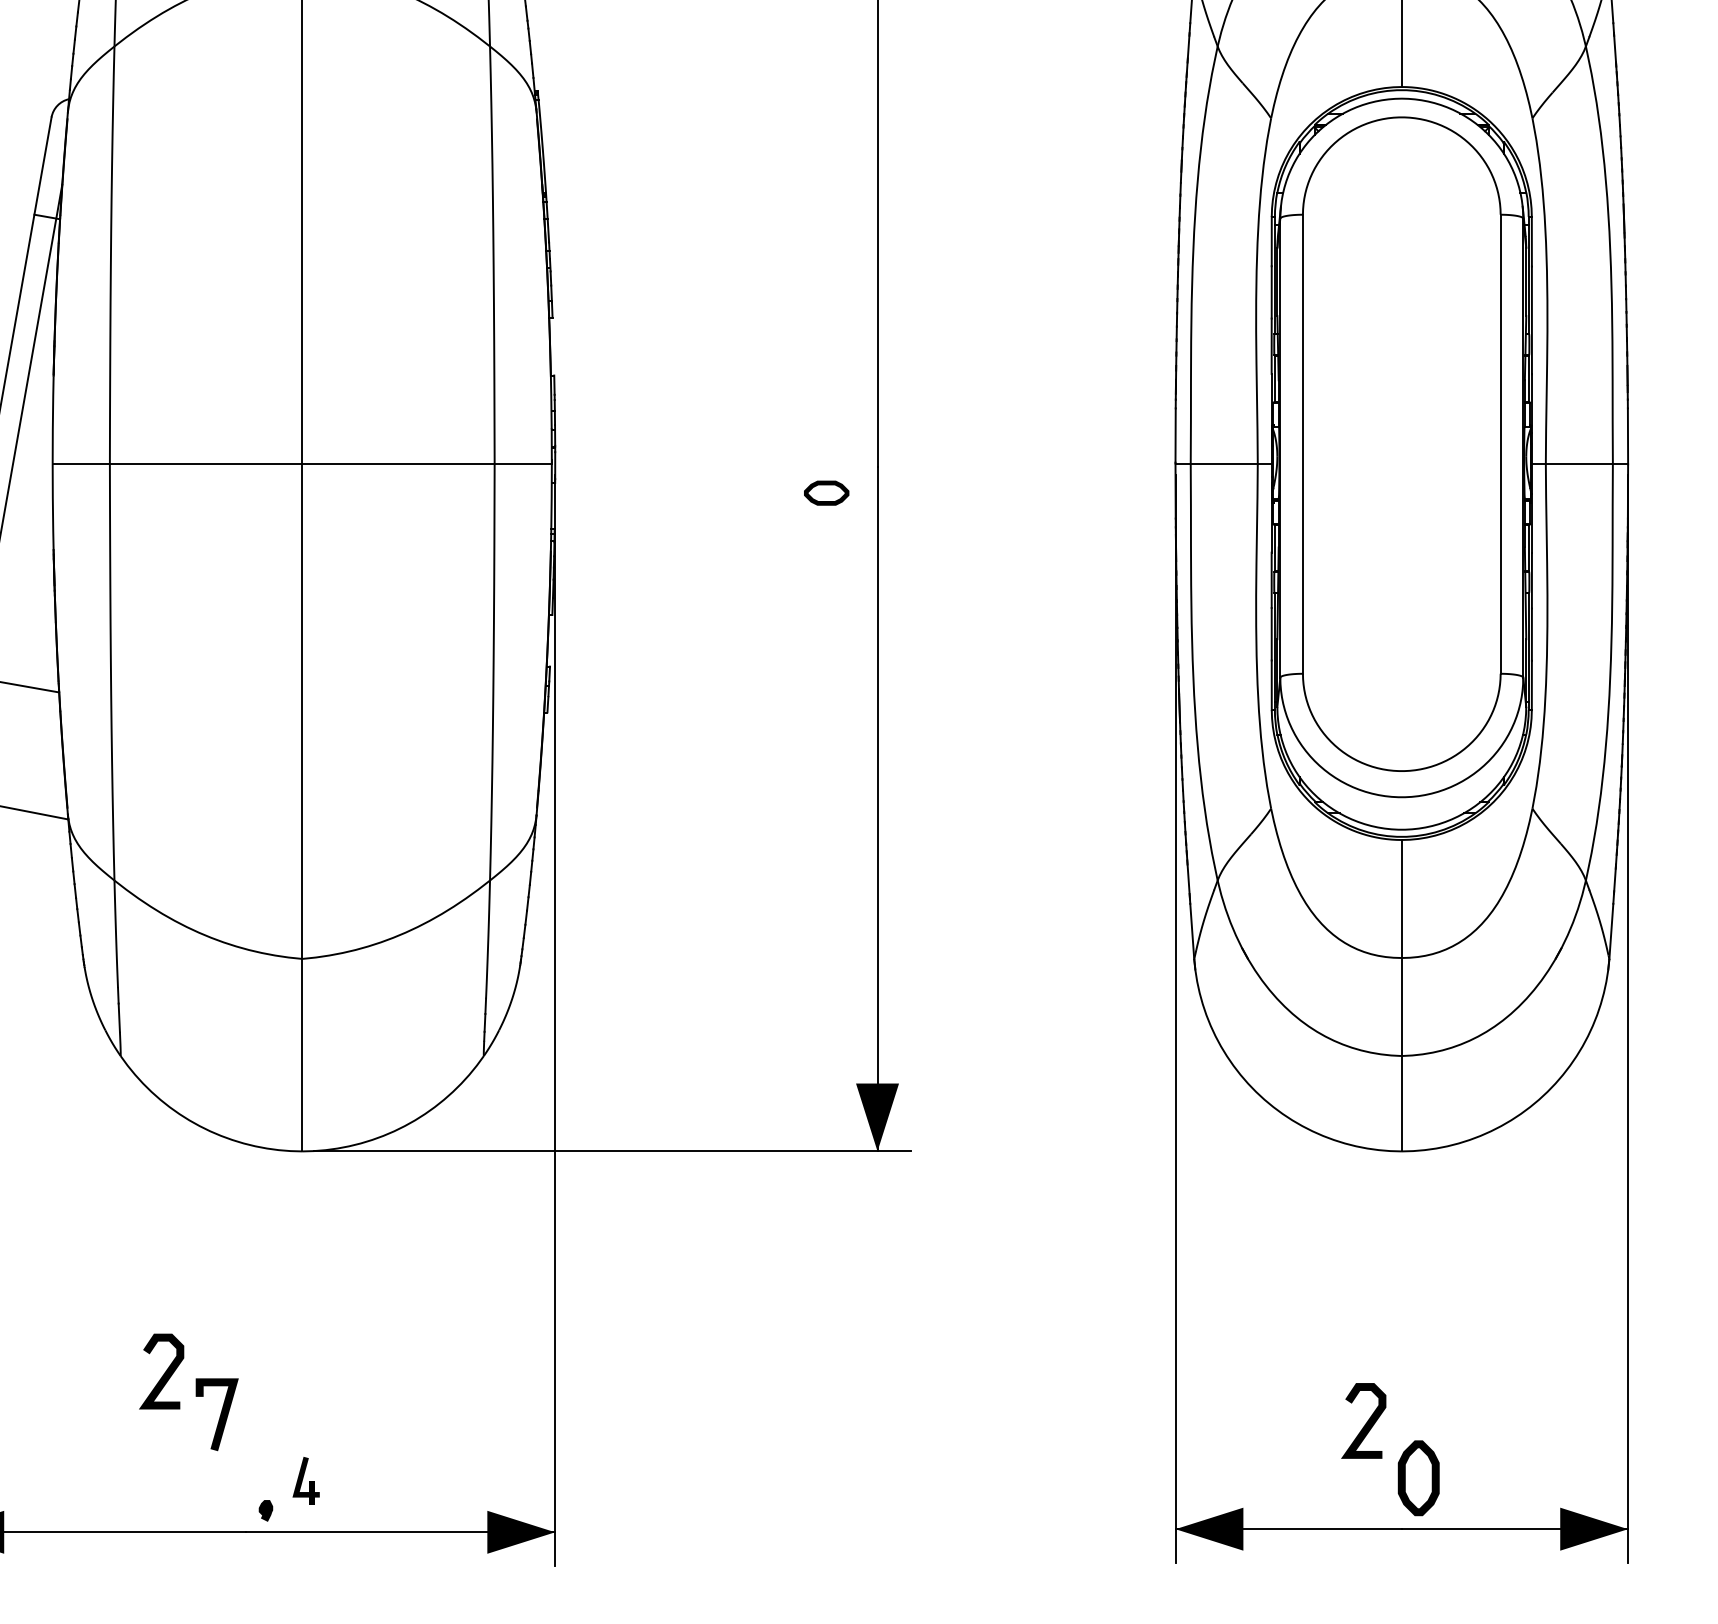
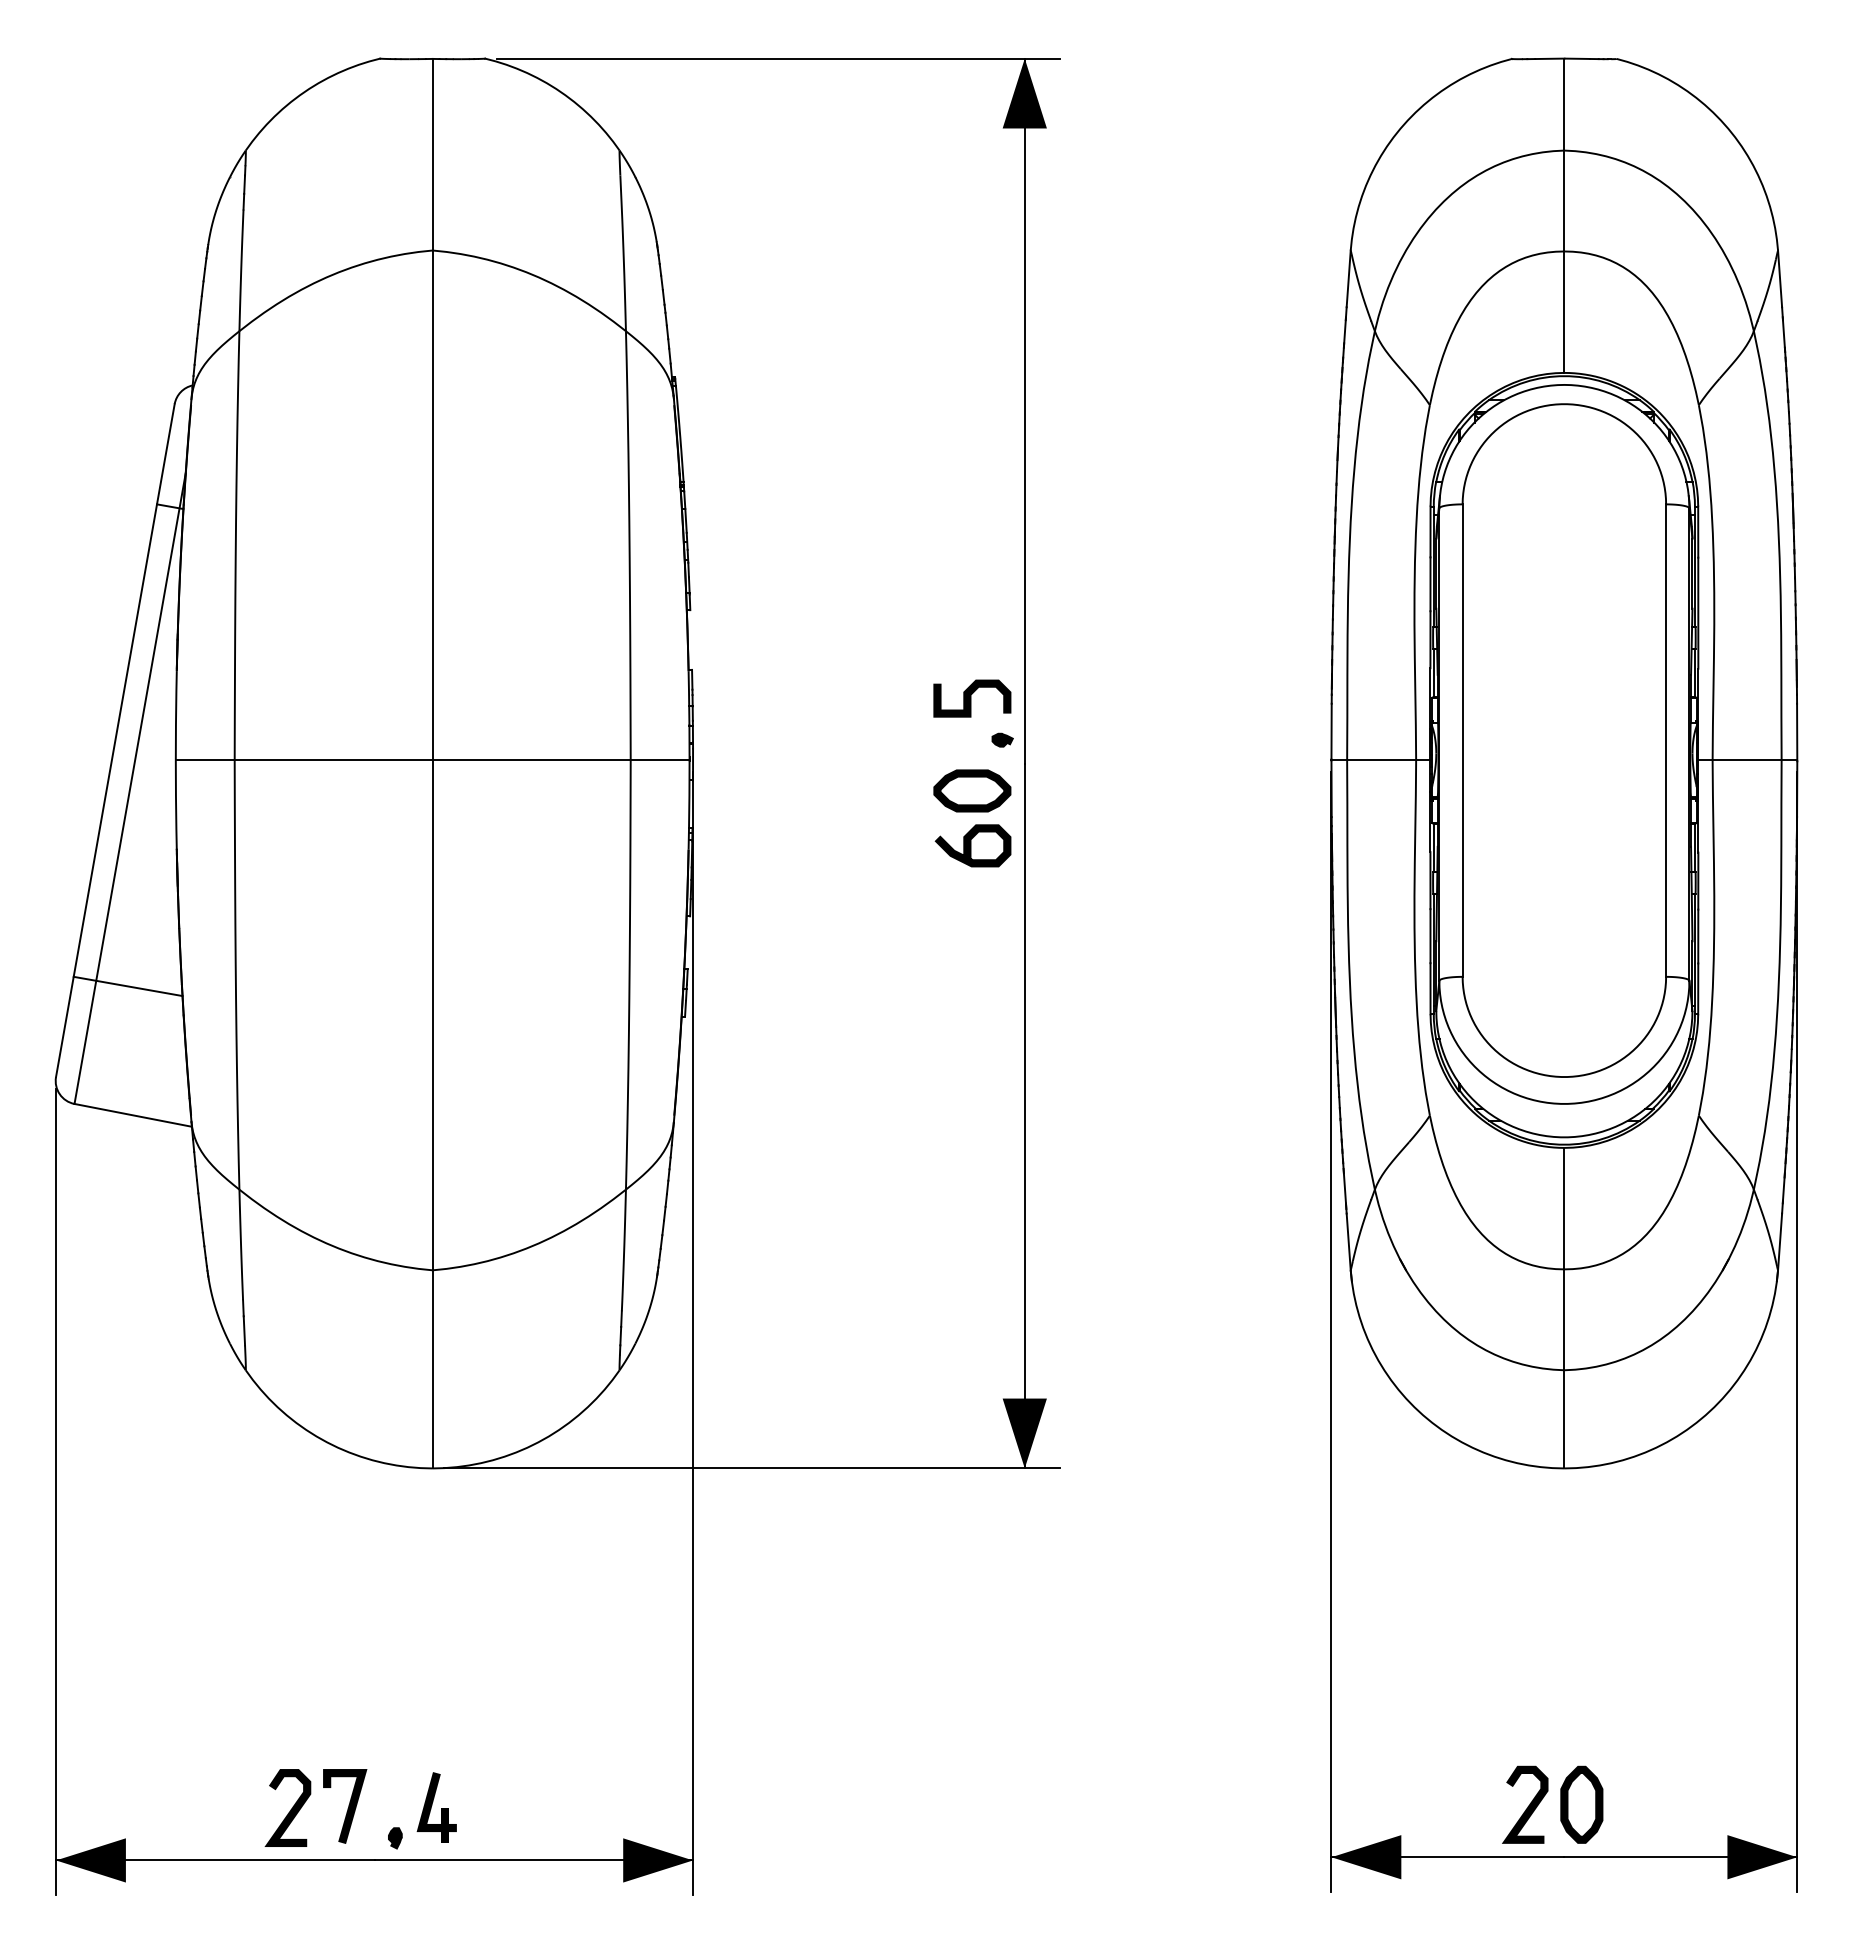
curve: (825, 403) -> (971, 698), added
part: (855, 443) -> (1002, 739), added
part: (826, 492) -> (972, 790), size x1.67
curve: (825, 546) -> (971, 845), added
curve: (164, 1373) -> (290, 1809), moved
line: (219, 1416) -> (347, 1808), moved
curve: (1365, 1422) -> (1527, 1806), moved
part: (305, 1480) -> (436, 1807), size x1.43

